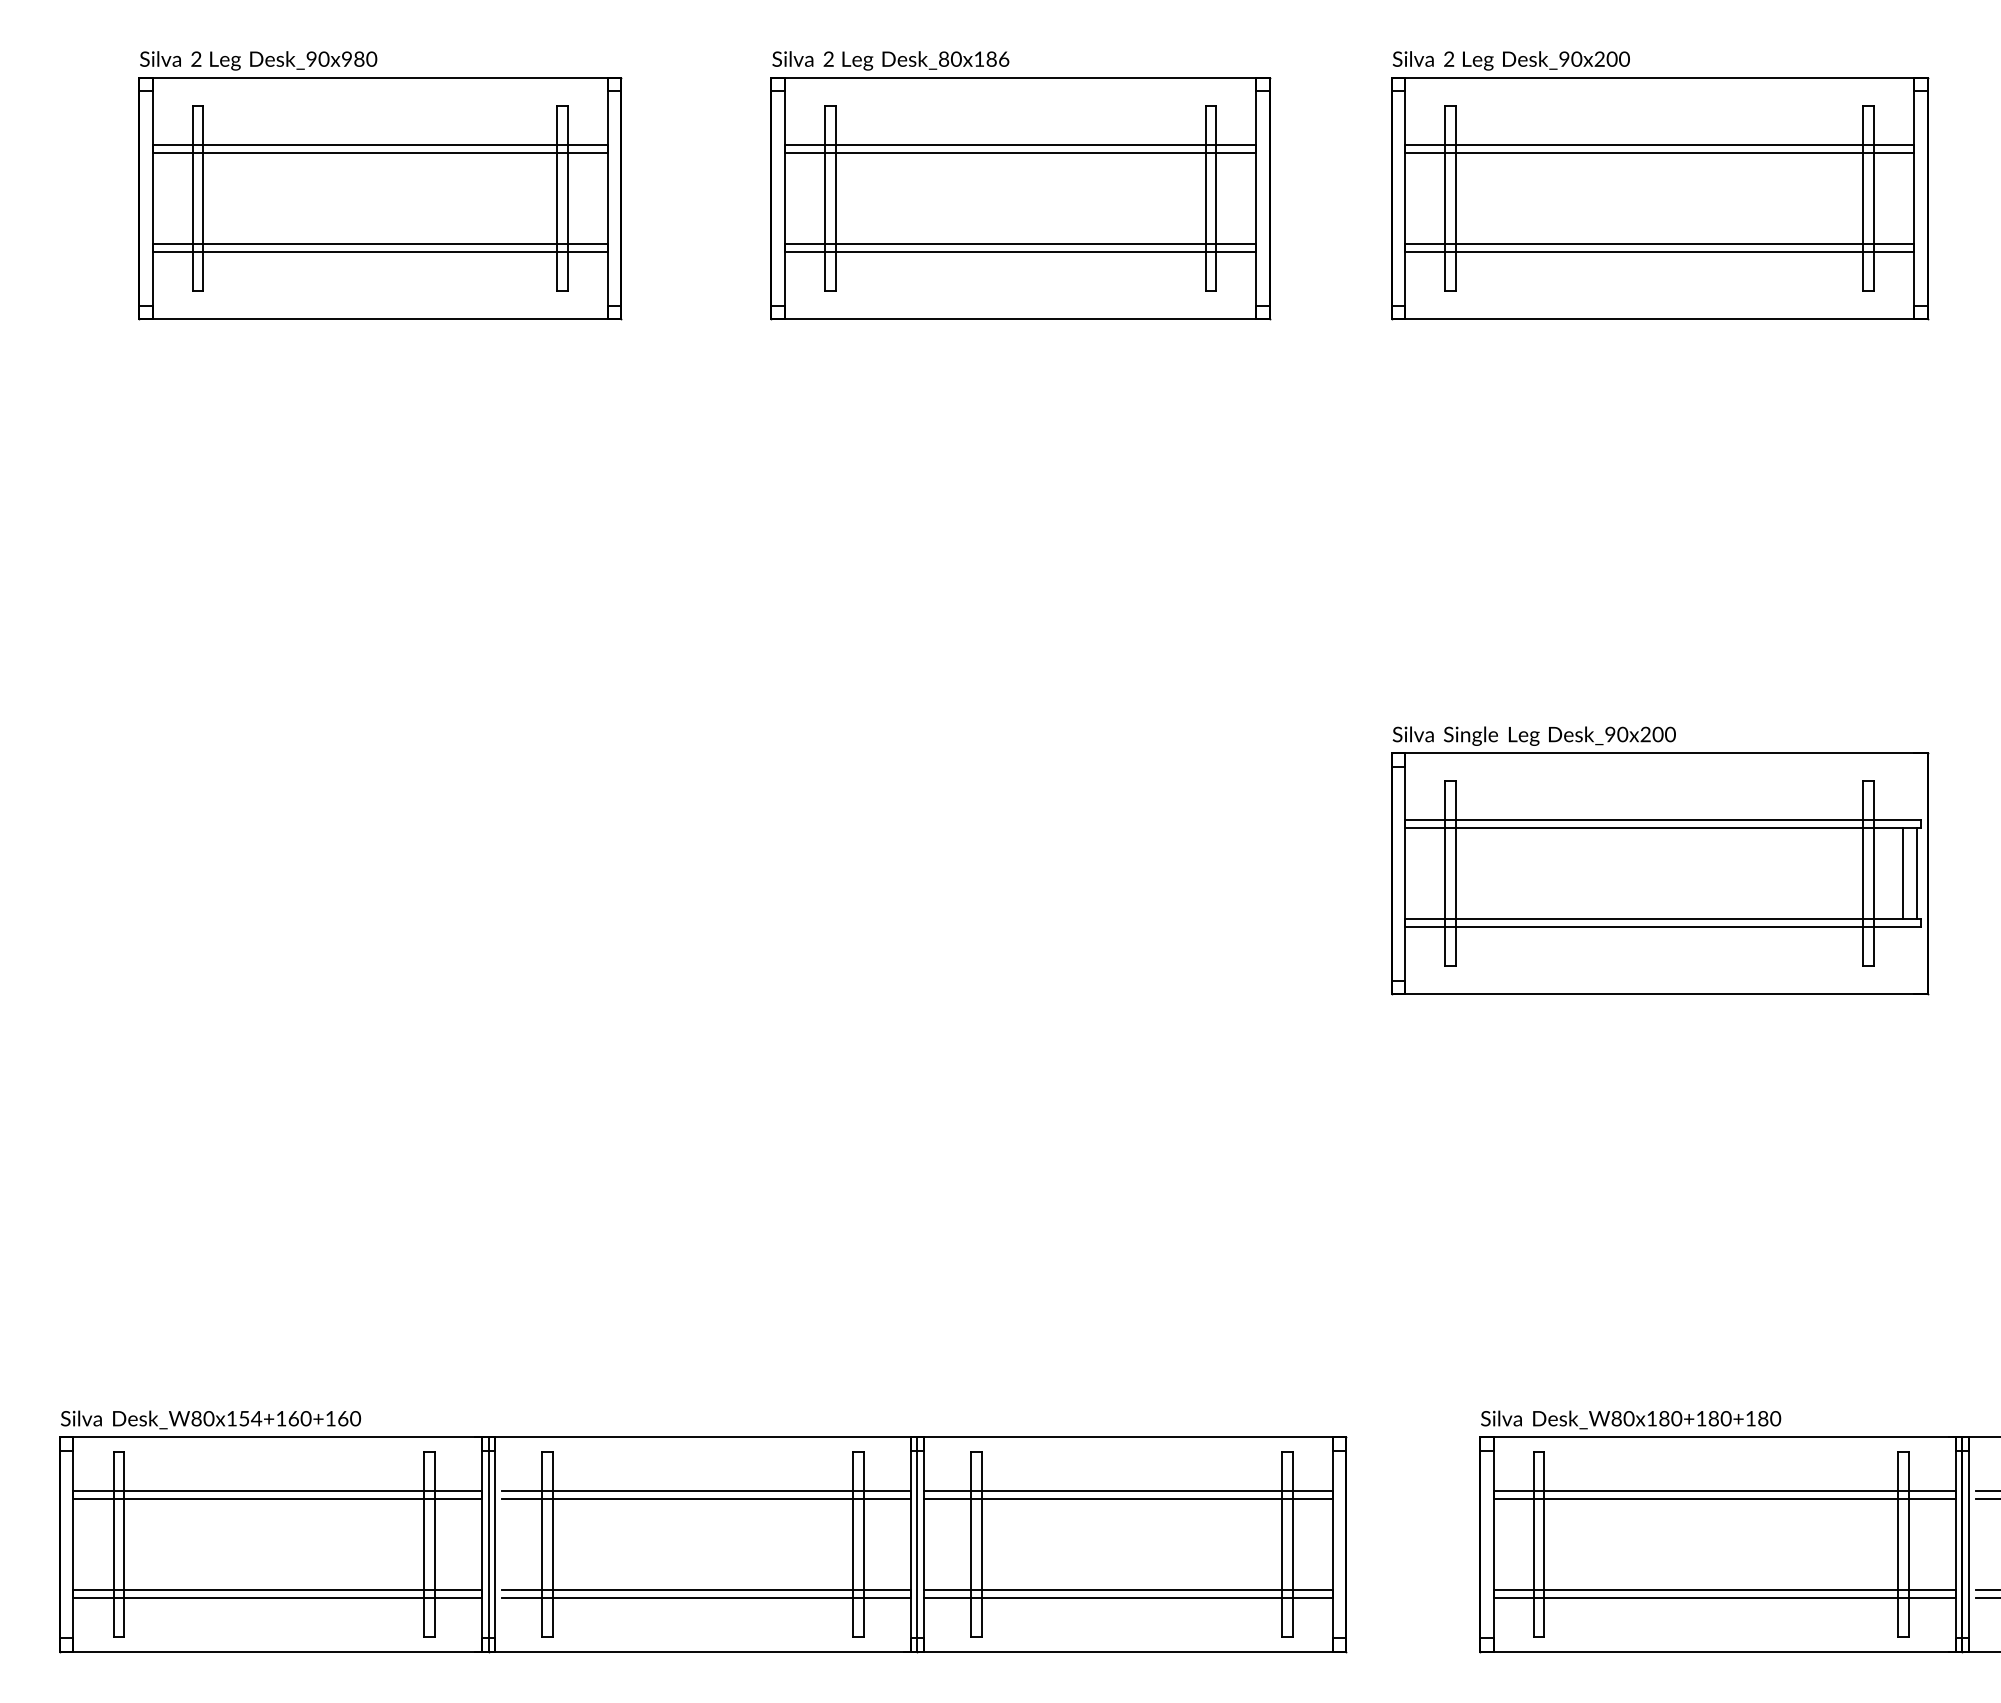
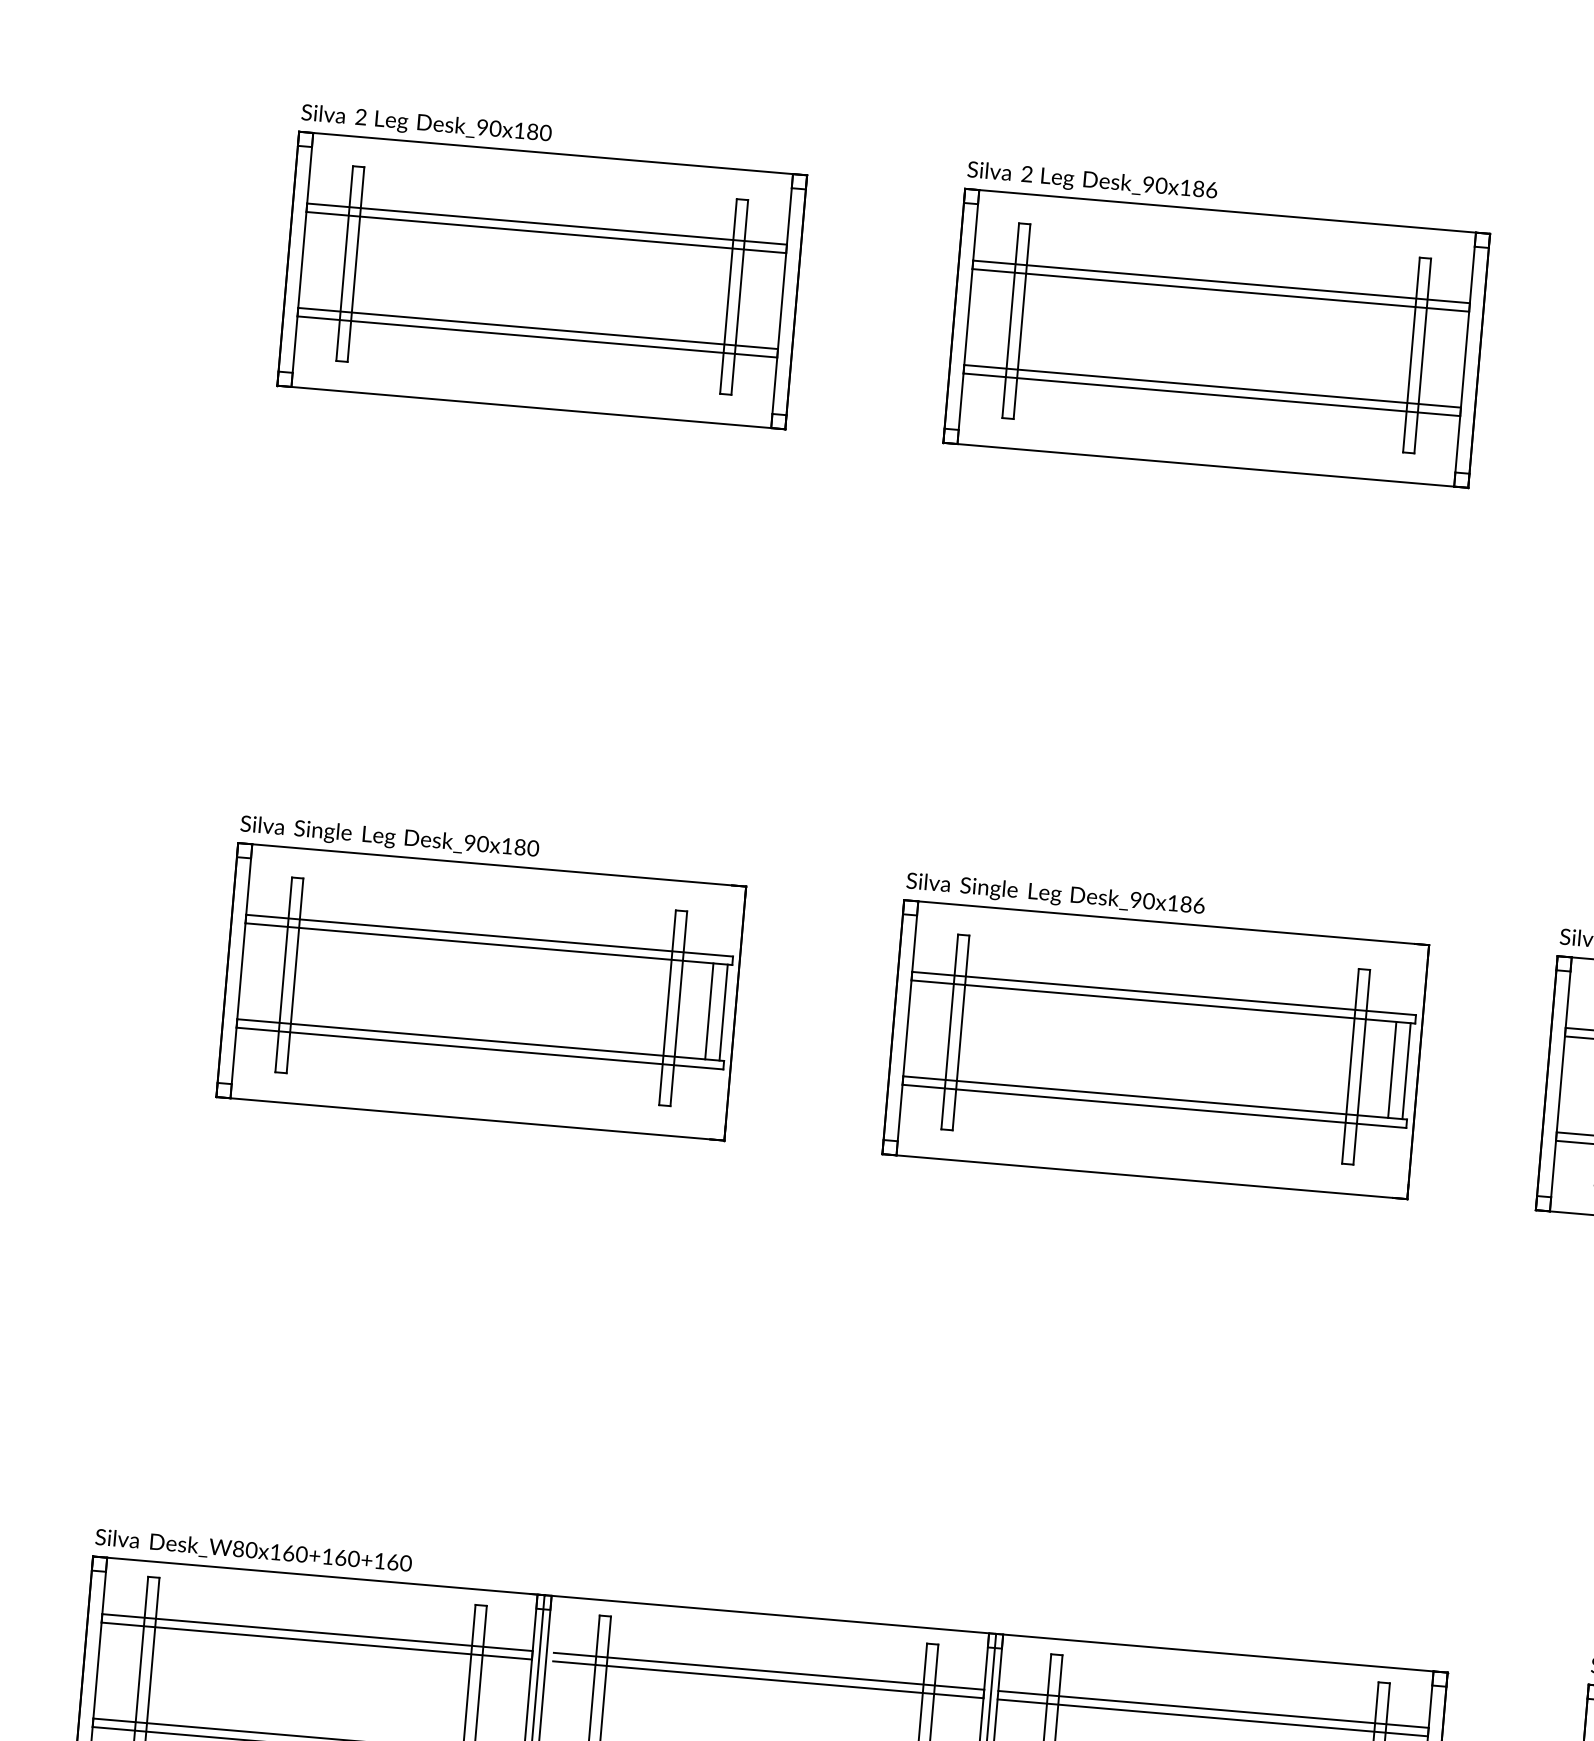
text: (346, 58) -> (519, 129), Desk_90x980 -> Desk_90x180
text: (944, 59) -> (1149, 185), Desk_80x186 -> Desk_90x186
part: (380, 860) -> (482, 977), added
part: (1020, 860) -> (1156, 1035), added
text: (250, 1418) -> (295, 1553), Desk_W80x154+160+160 -> Desk_W80x160+160+160

